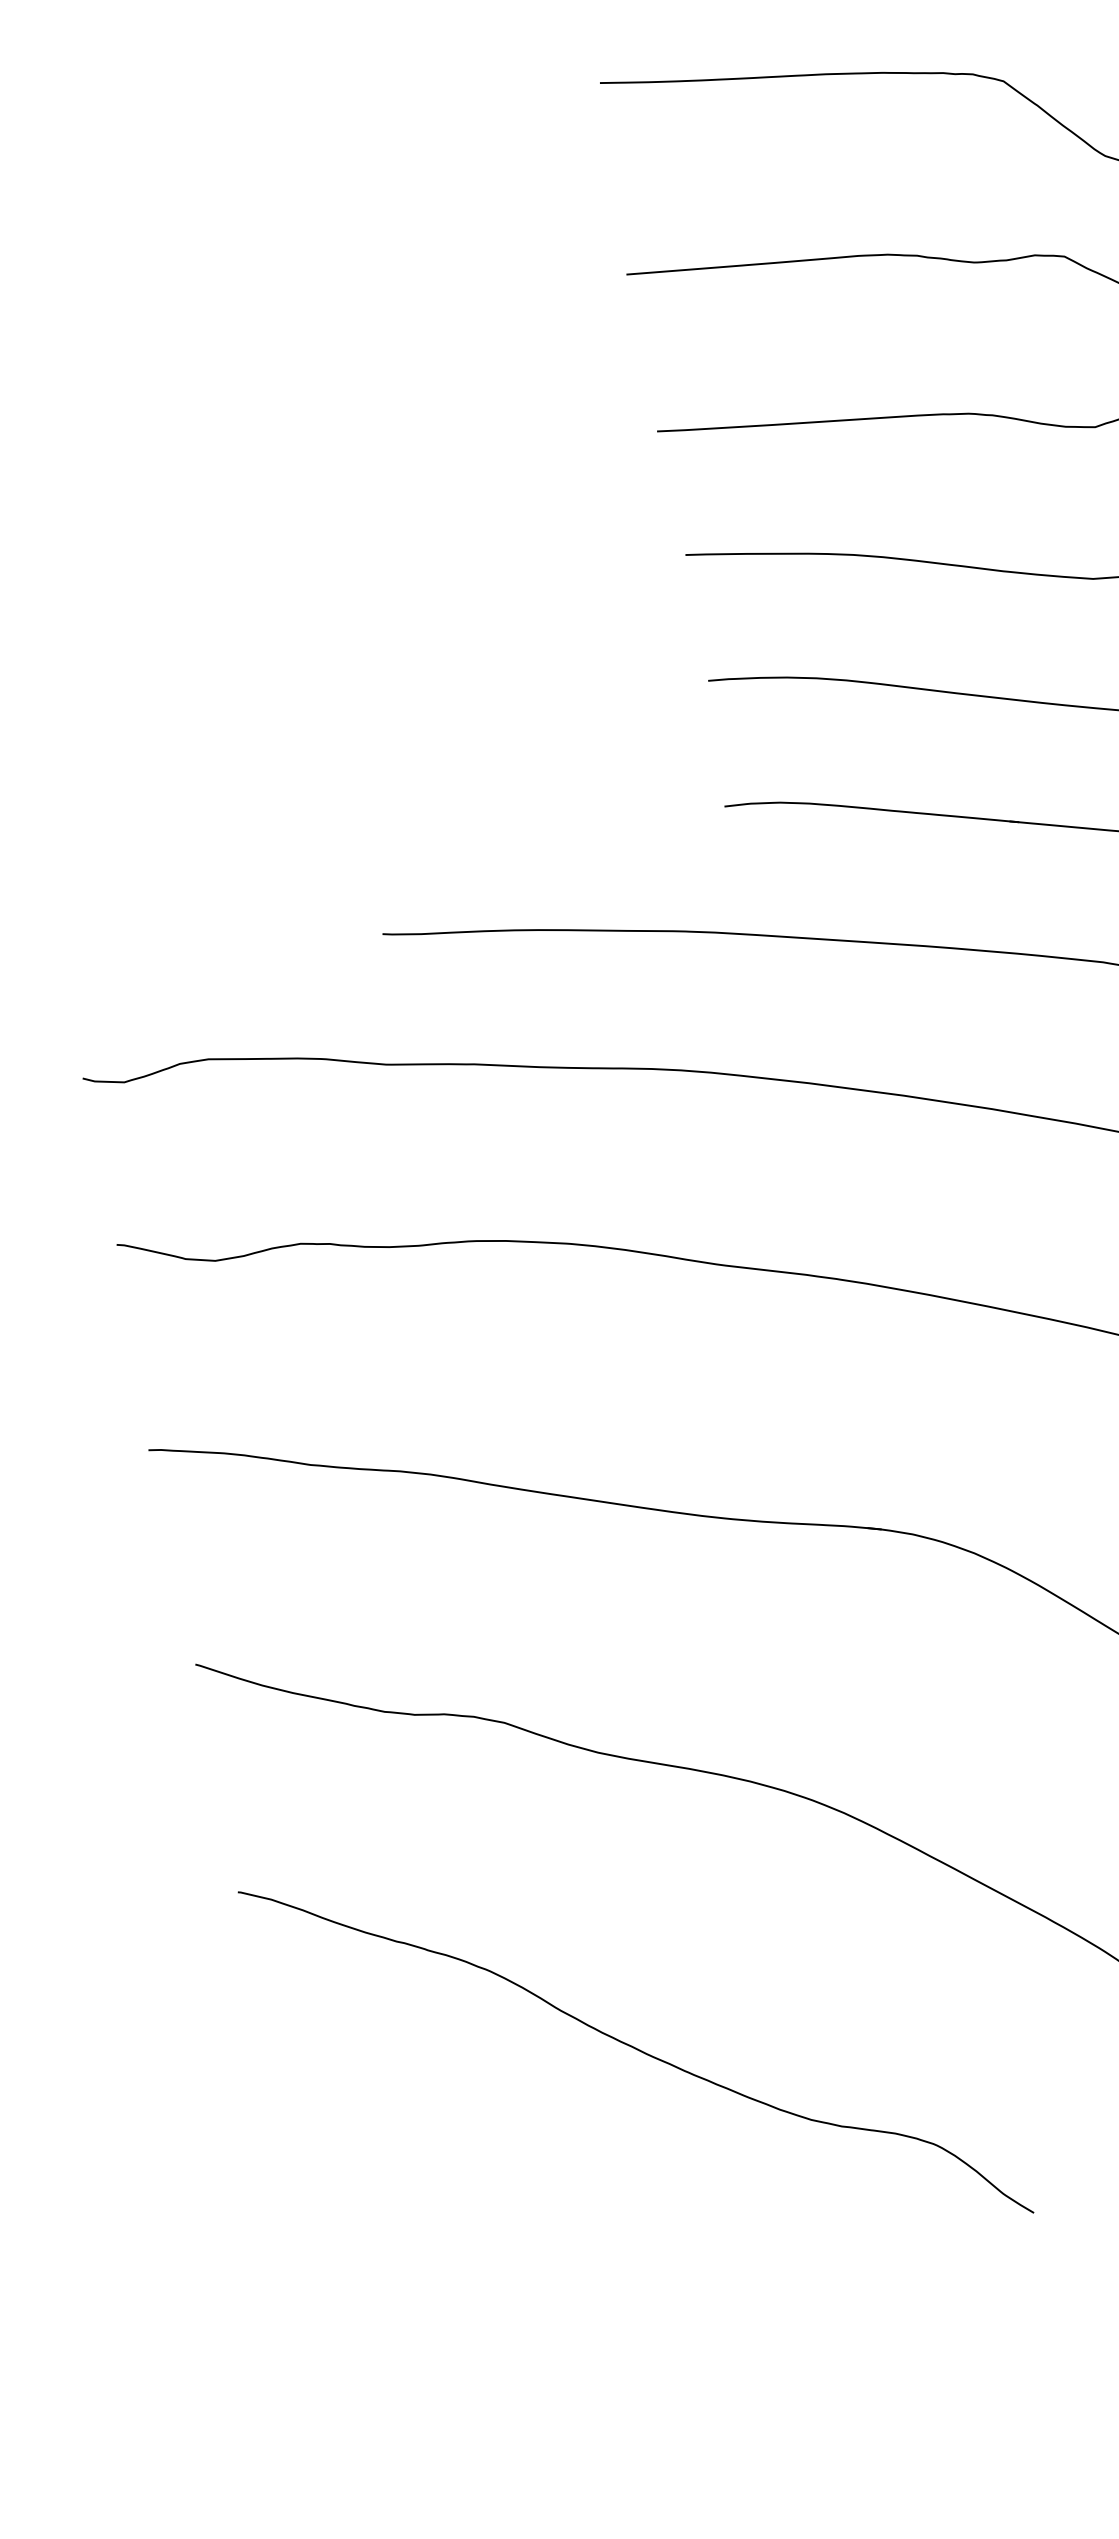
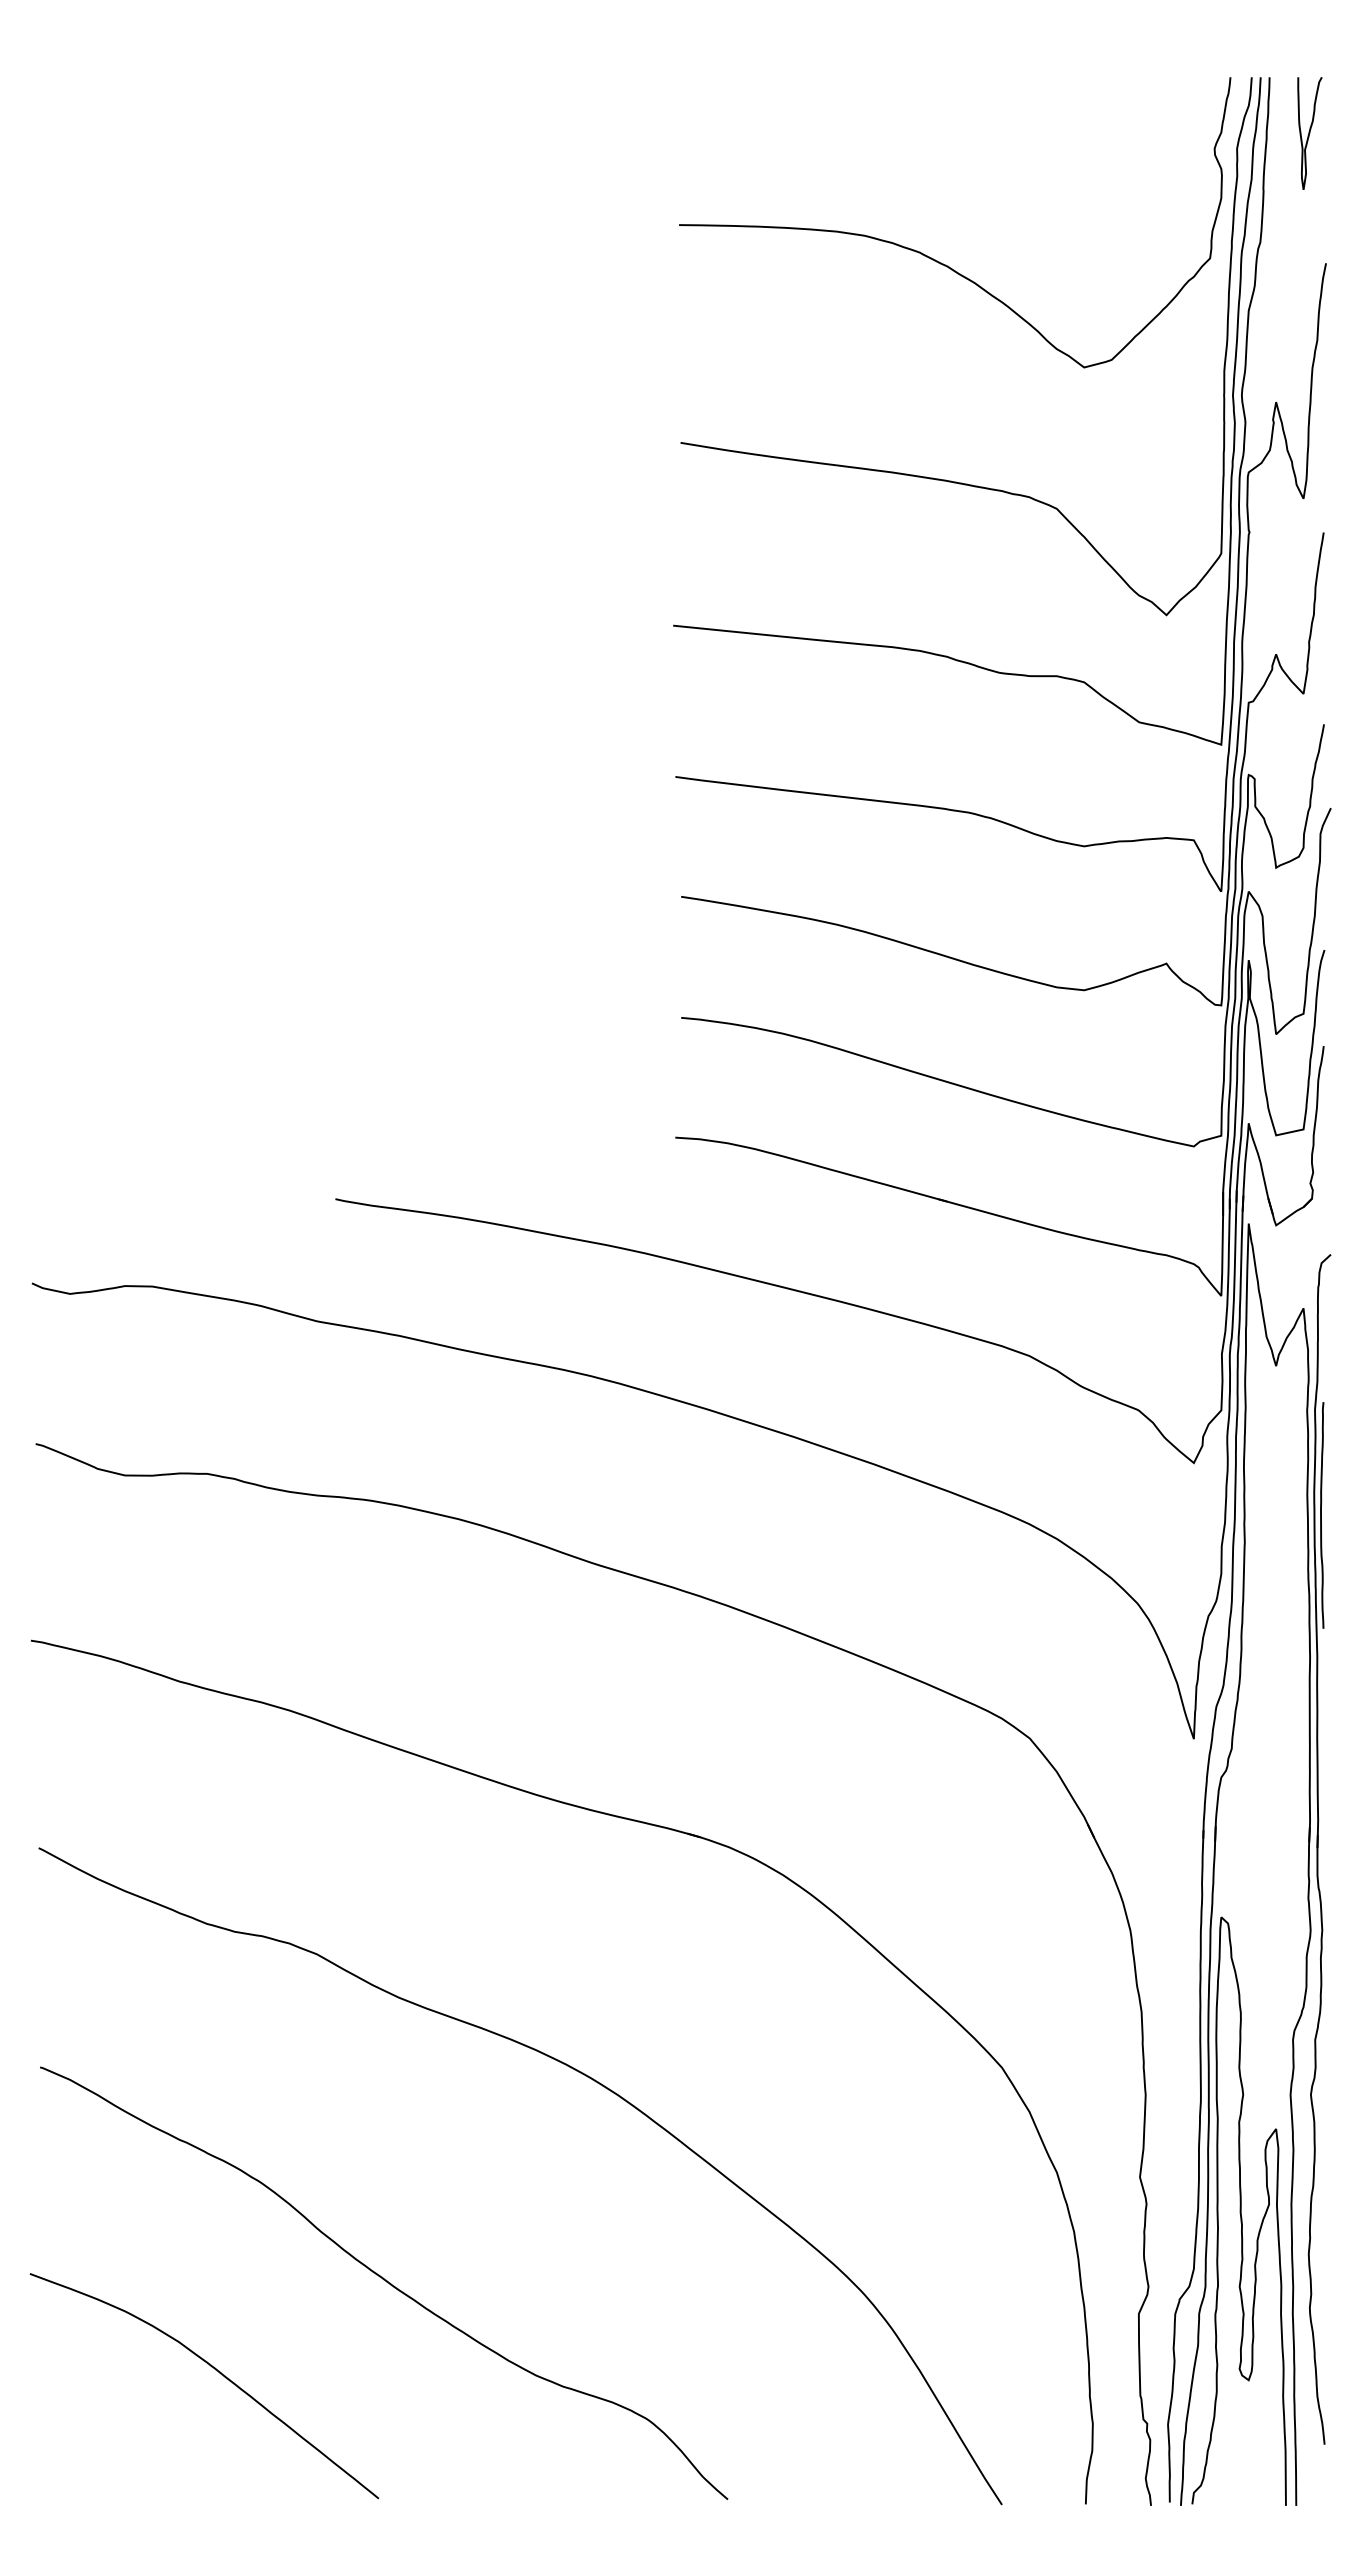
curve: (476, 2174) -> (215, 2370), added

